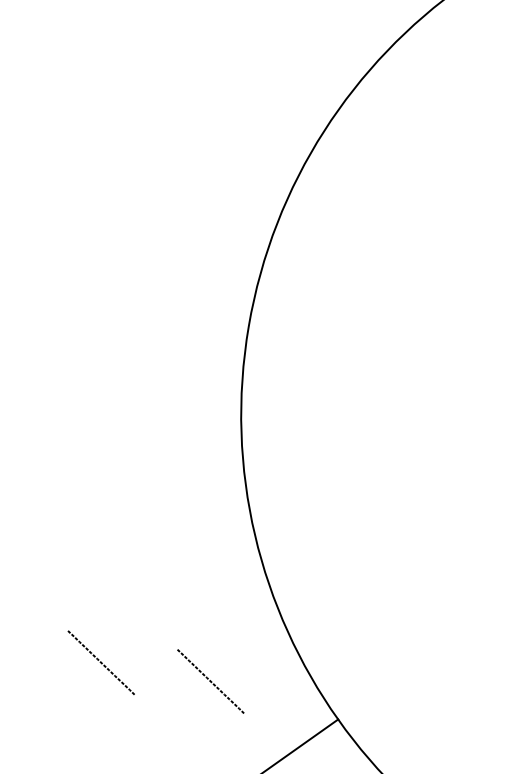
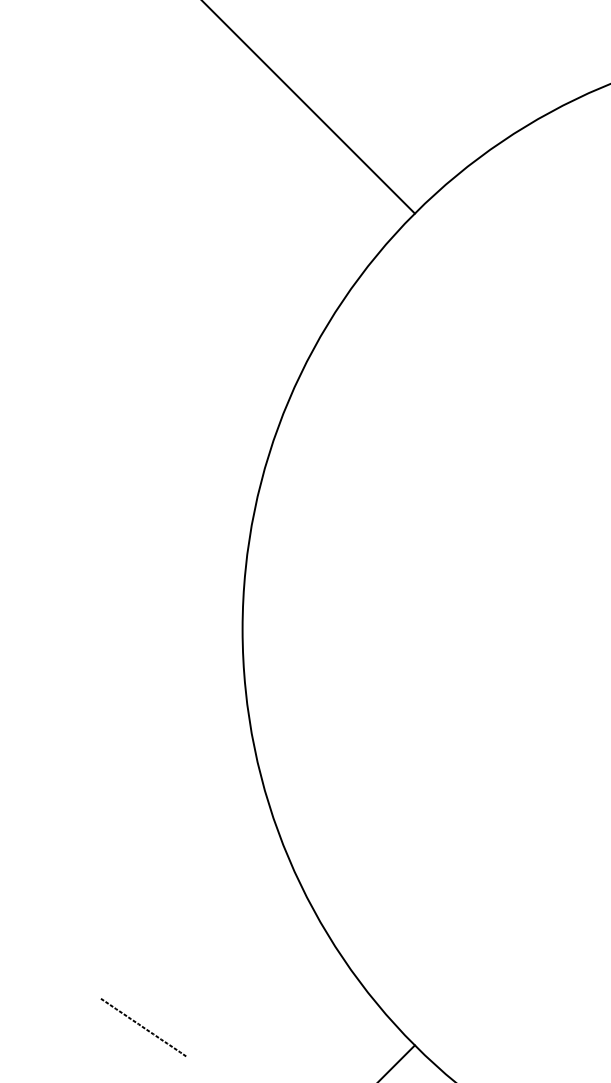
part: (210, 681) -> (267, 1027), removed

